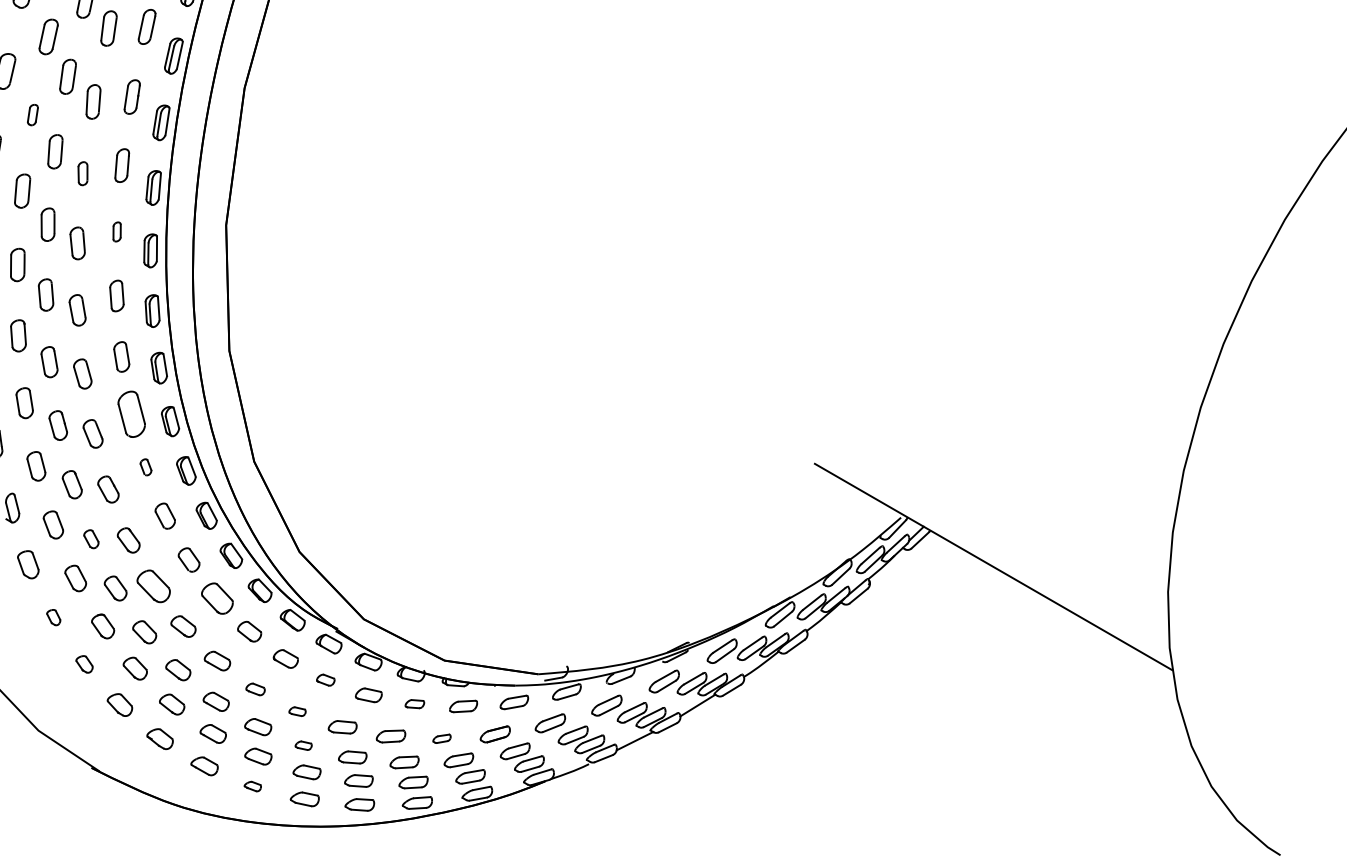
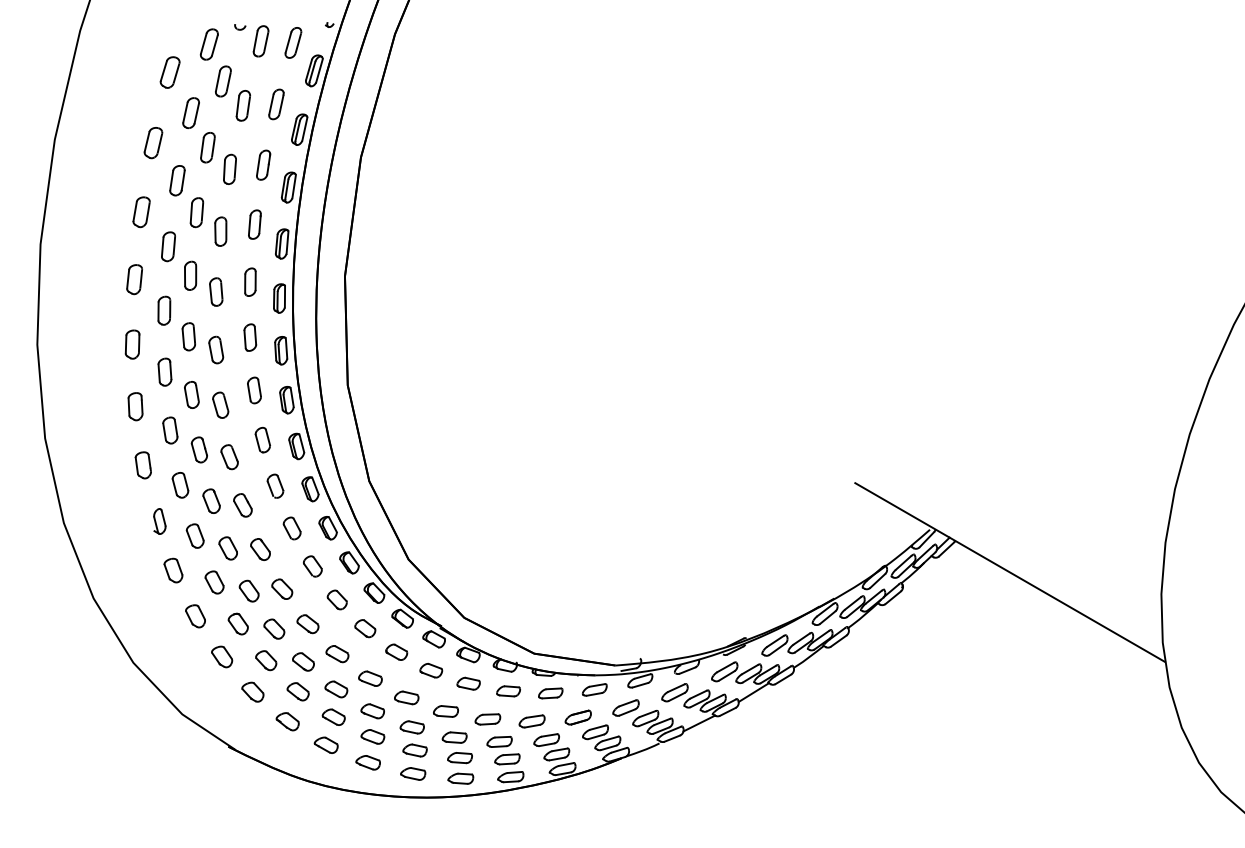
part: (32, 114) -> (177, 180), size x1.67
part: (82, 173) -> (220, 231), size x1.43
part: (117, 231) -> (250, 281), size x1.67
part: (131, 413) -> (262, 439), size x0.62
part: (146, 466) -> (275, 485), size x1.67
part: (90, 539) -> (227, 548), size x1.43
part: (154, 585) -> (282, 588), size x0.71
part: (216, 598) -> (336, 599), size x0.71
part: (53, 617) -> (195, 616), size x1.67
part: (84, 663) -> (222, 656), size x1.43
part: (325, 680) -> (431, 670), size x1.43
part: (255, 689) -> (370, 678), size x1.43
part: (414, 704) -> (508, 691), size x1.43
part: (297, 711) -> (406, 697), size x1.67
part: (441, 738) -> (531, 721), size x1.67
part: (302, 745) -> (411, 727), size x1.67
part: (252, 786) -> (367, 762), size x1.67

